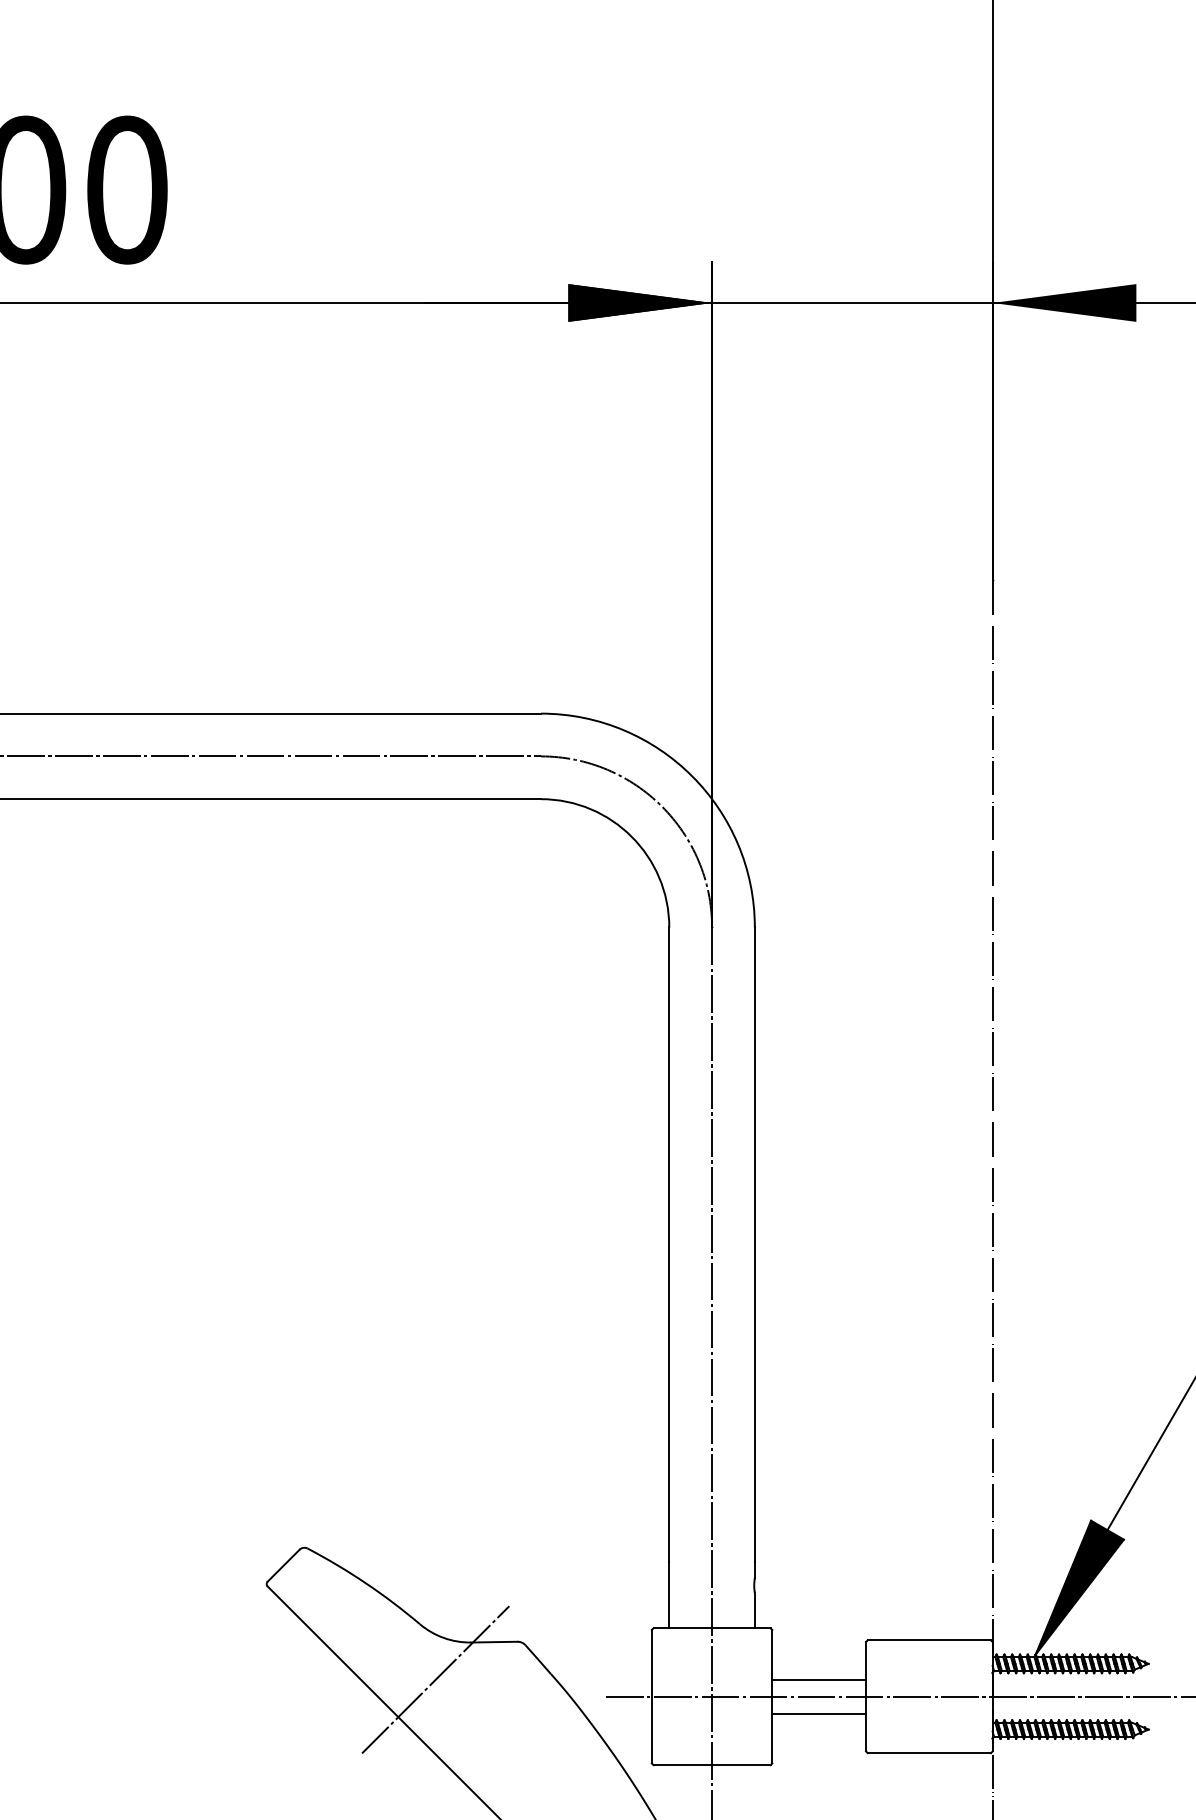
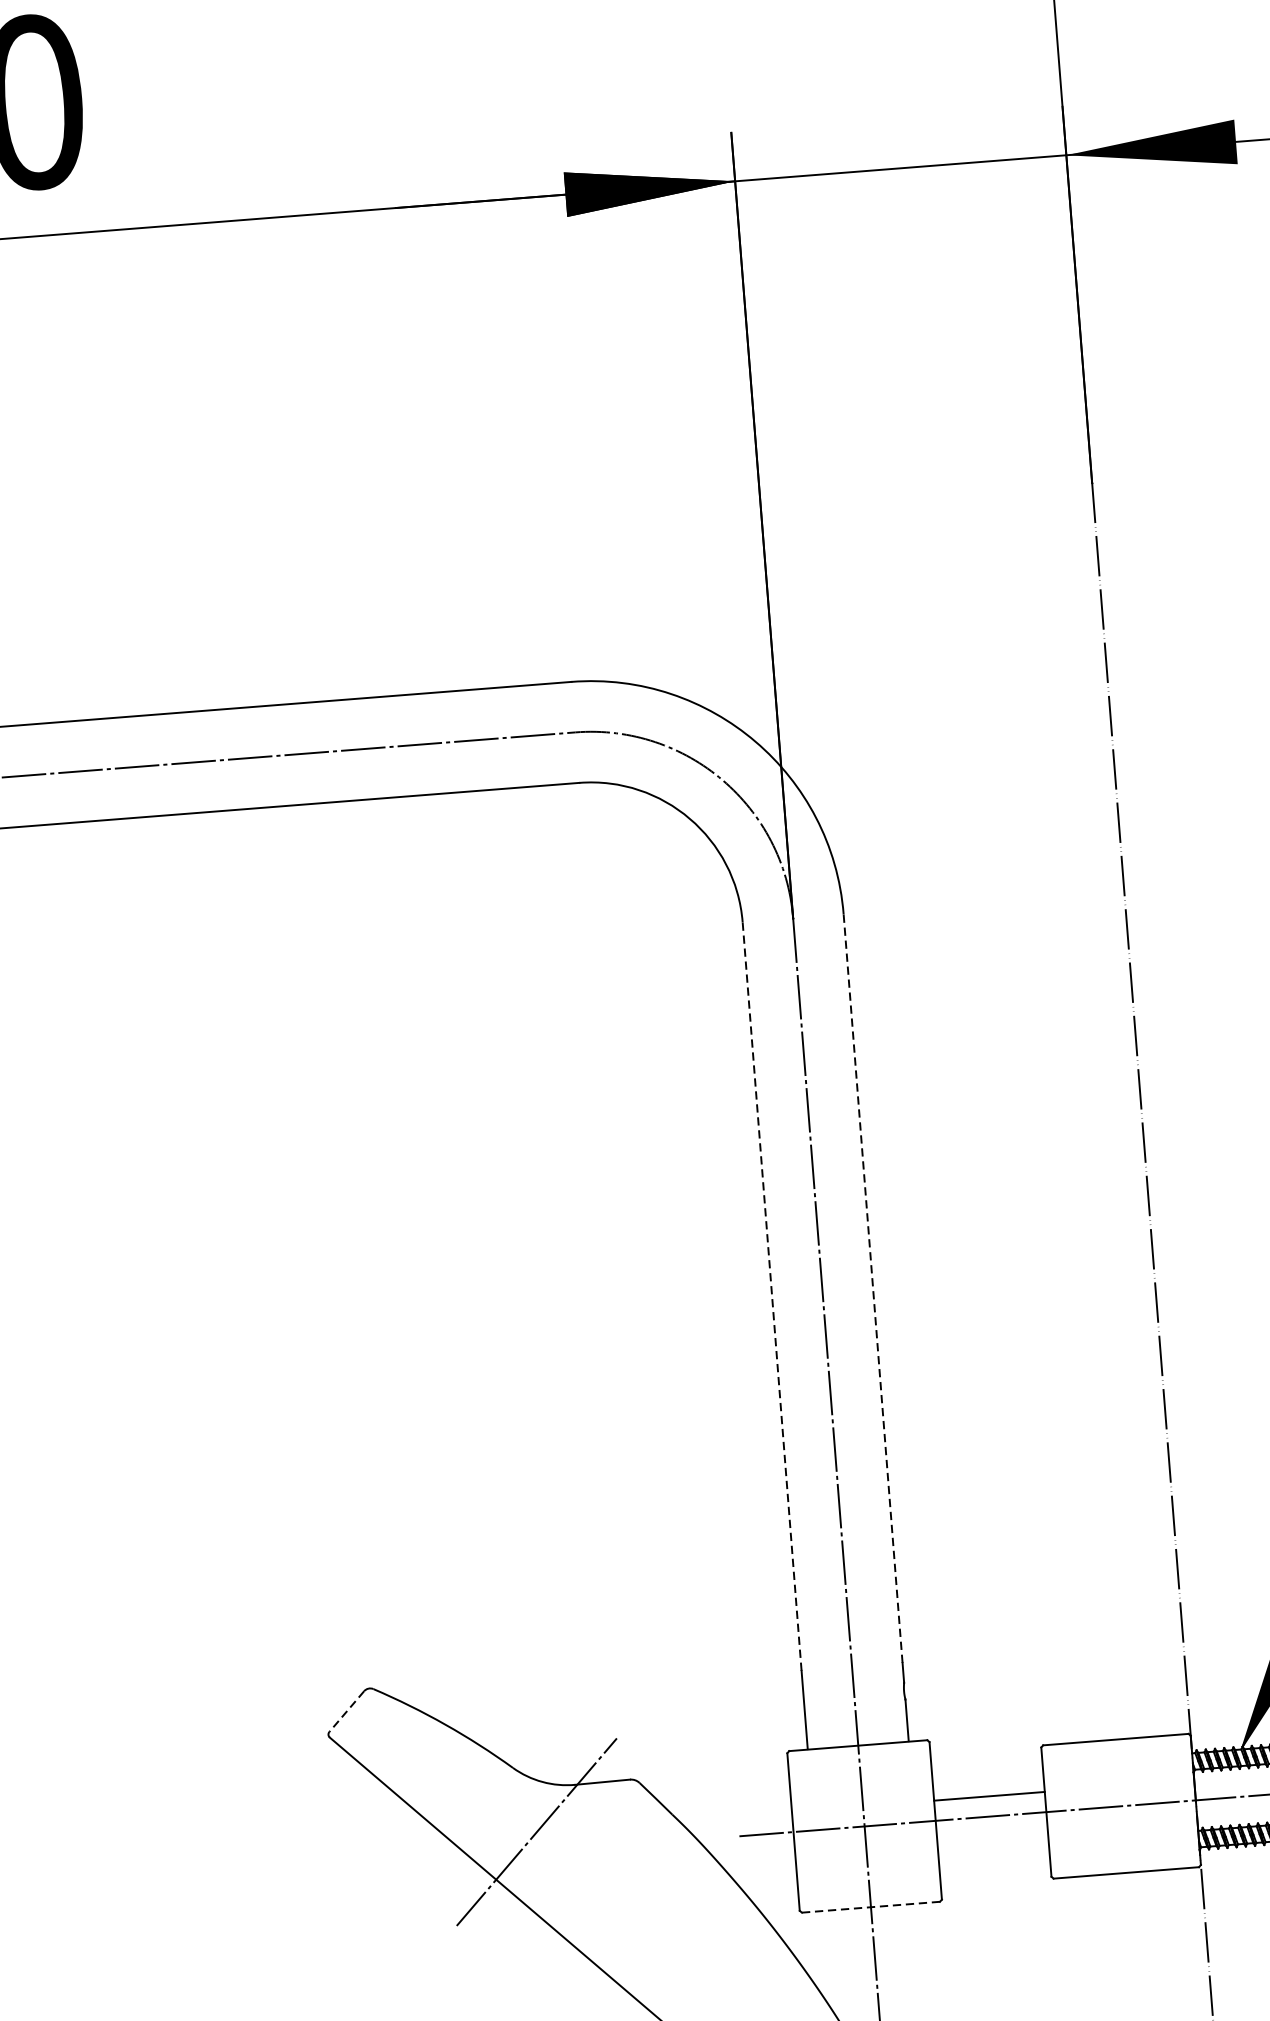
line: (669, 1244) -> (772, 1296), solid -> dashed
line: (754, 1244) -> (872, 1288), solid -> dashed
line: (283, 1565) -> (346, 1711), solid -> dashed
line: (819, 1713) -> (992, 1836), removed
line: (712, 1765) -> (871, 1907), solid -> dashed

